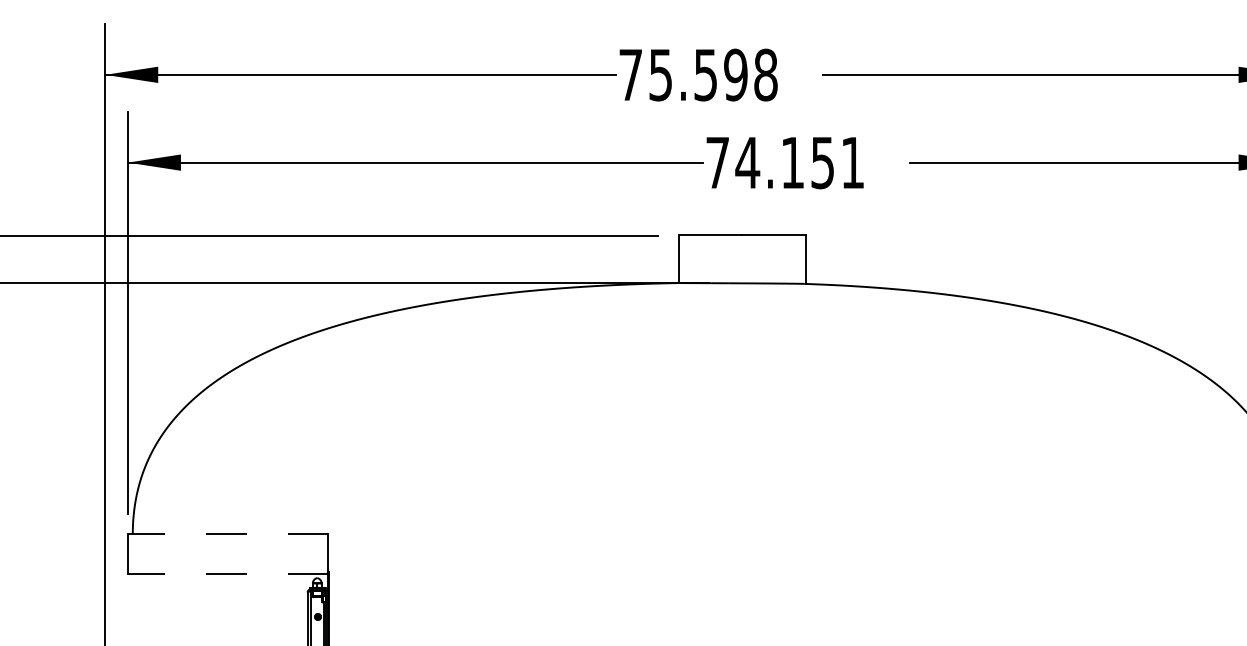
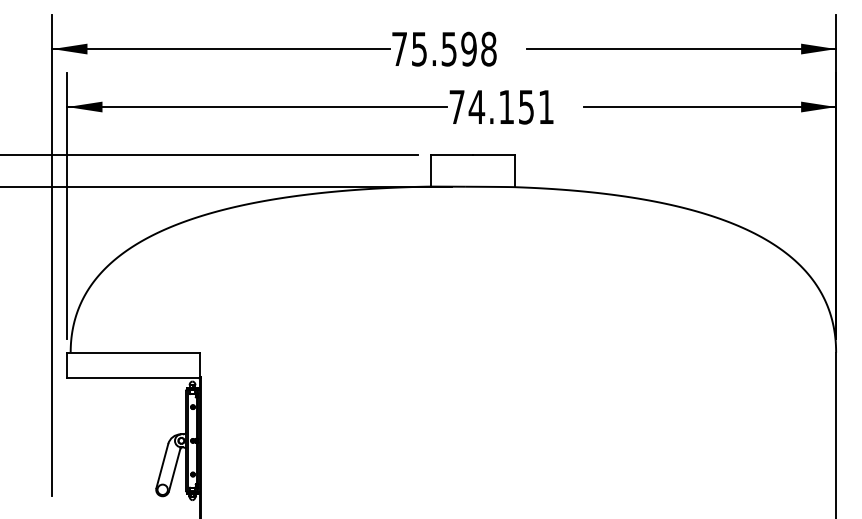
line: (227, 534) -> (133, 352), dashed -> solid
line: (227, 573) -> (133, 378), dashed -> solid

